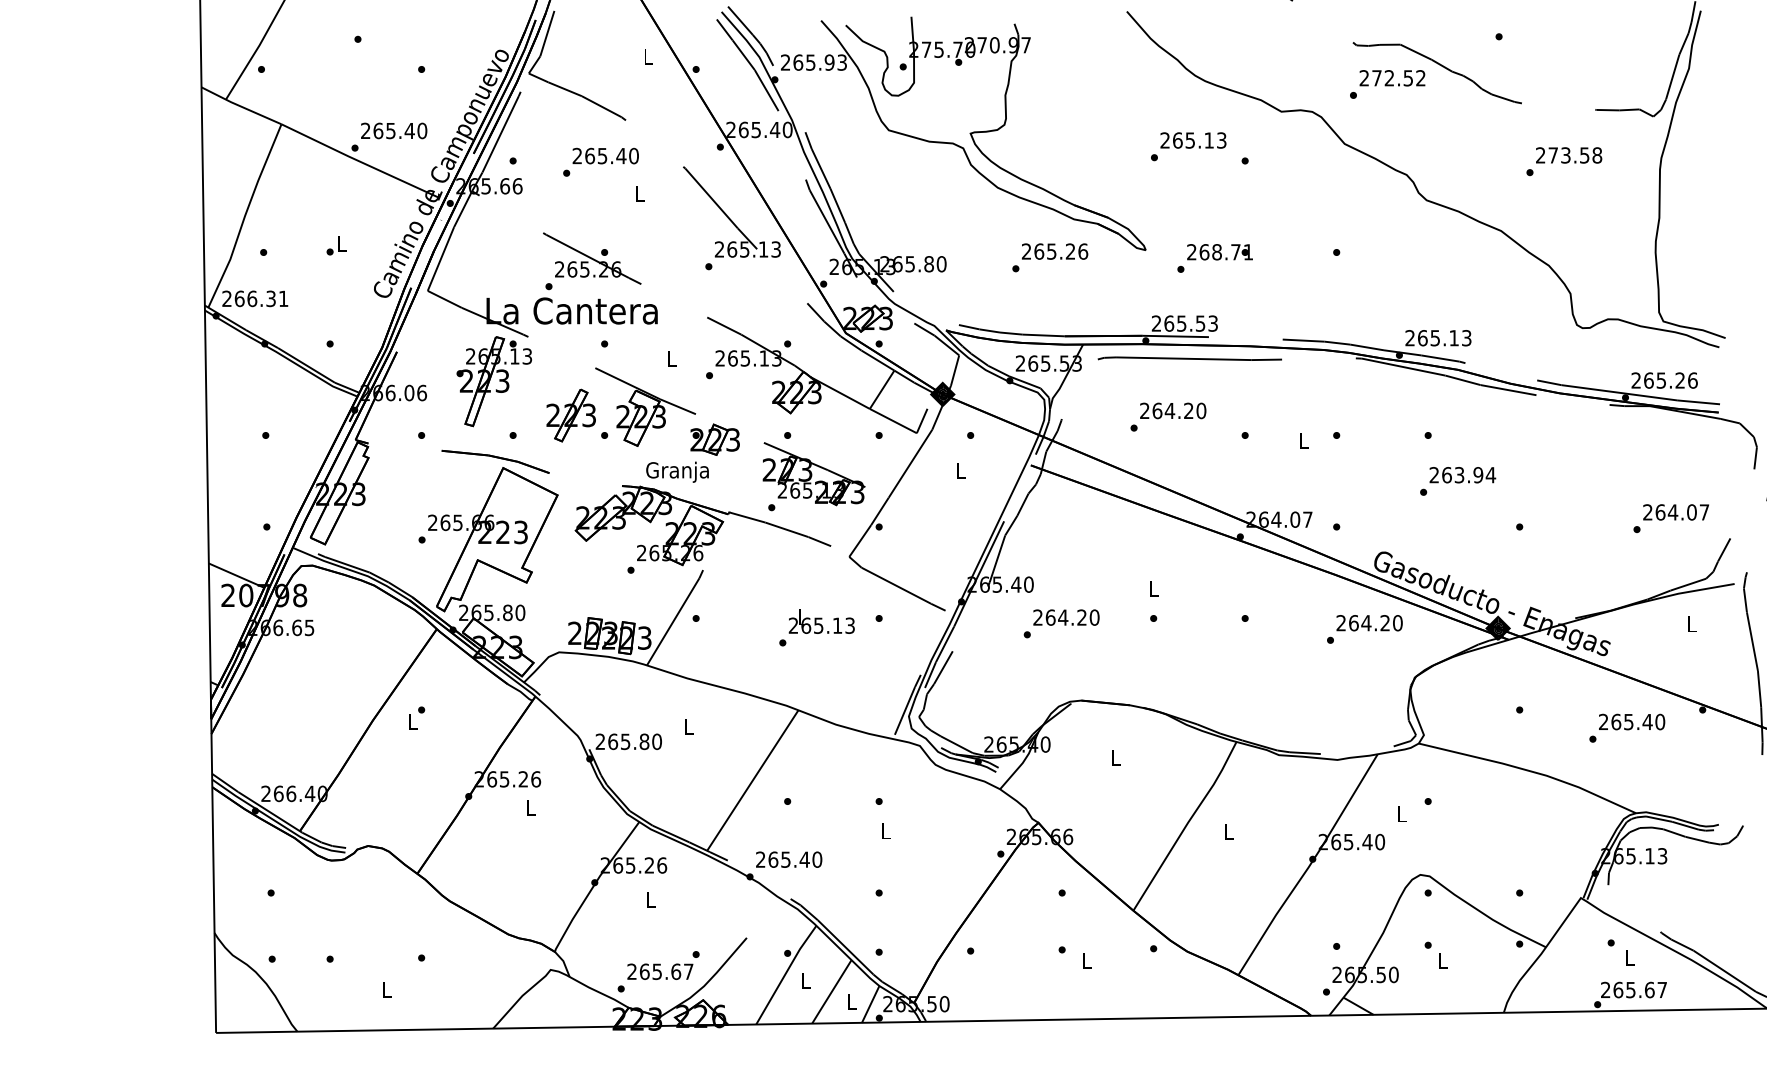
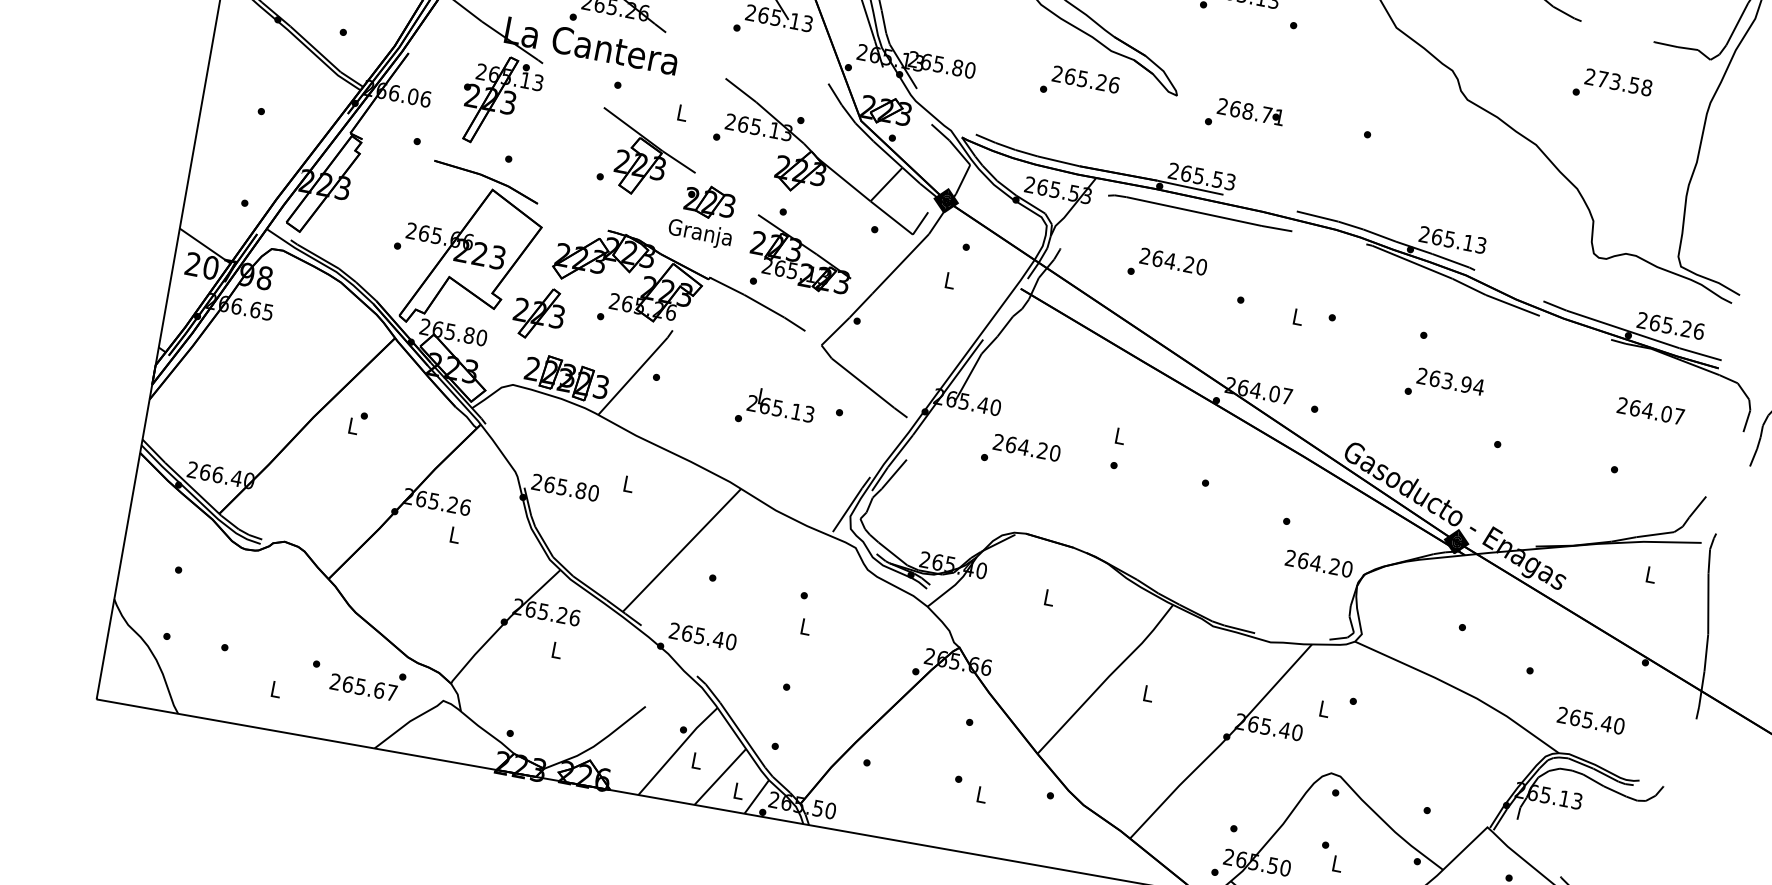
part: (570, 415) -> (538, 313), moved
text: (677, 471) -> (700, 233), moved
text: (1675, 512) -> (1650, 411), moved
text: (1369, 623) -> (1318, 564), moved
text: (1632, 721) -> (1591, 720), moved
text: (663, 965) -> (368, 681), moved

